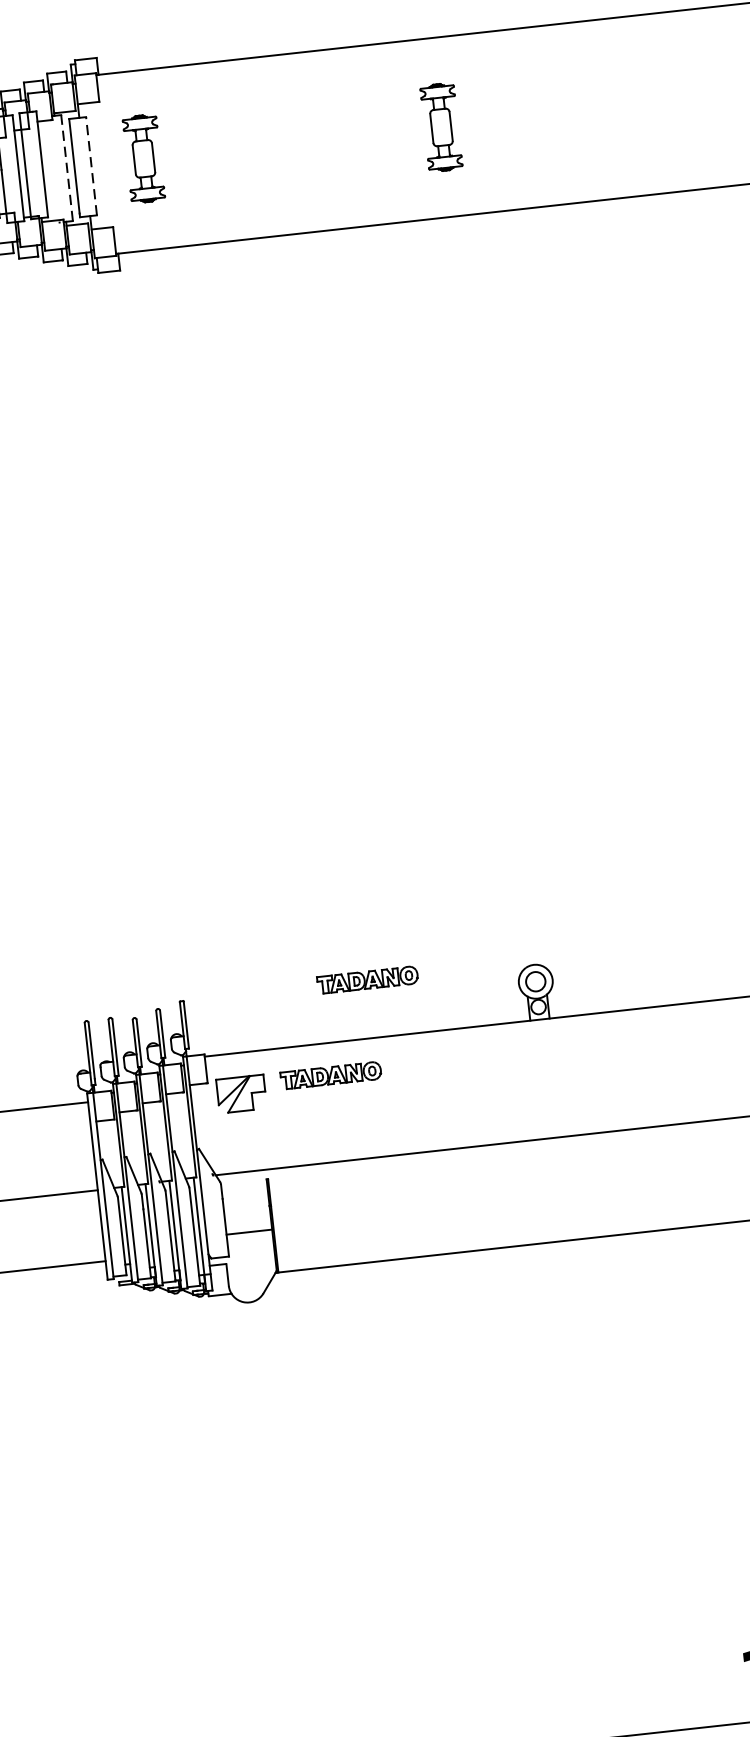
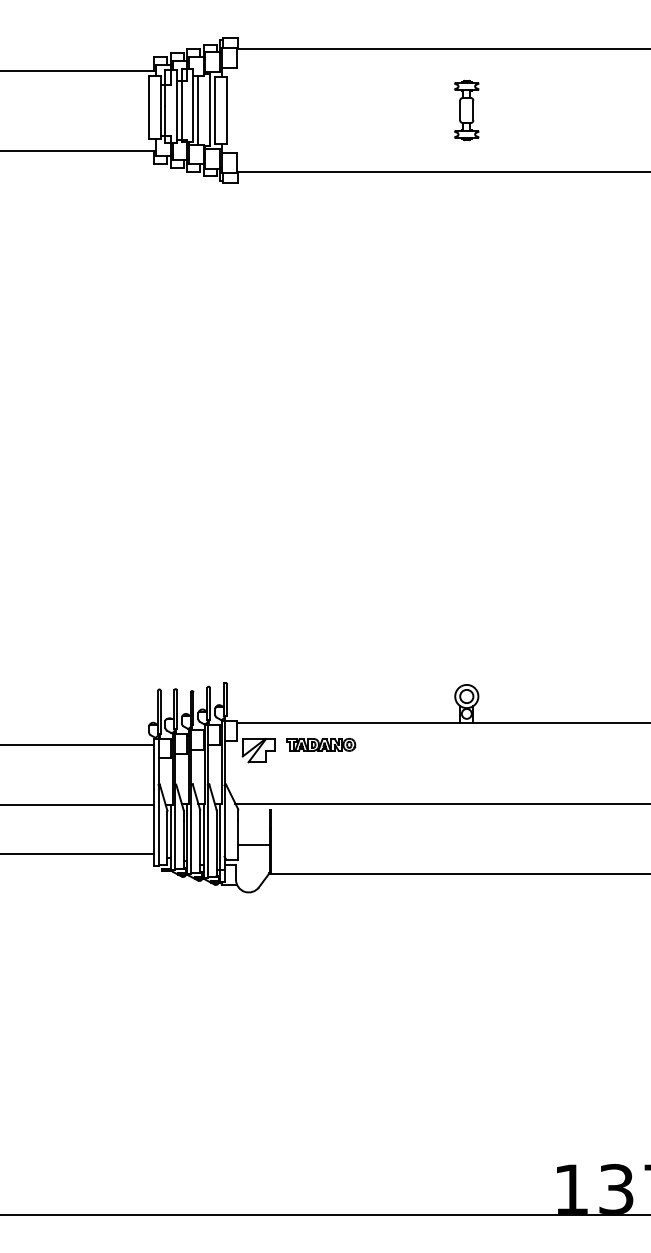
part: (143, 158) -> (262, 109), removed
line: (91, 166) -> (226, 110), dashed -> solid
line: (67, 167) -> (210, 109), dashed -> solid
line: (50, 170) -> (198, 110), added
part: (368, 979) -> (353, 682), removed

